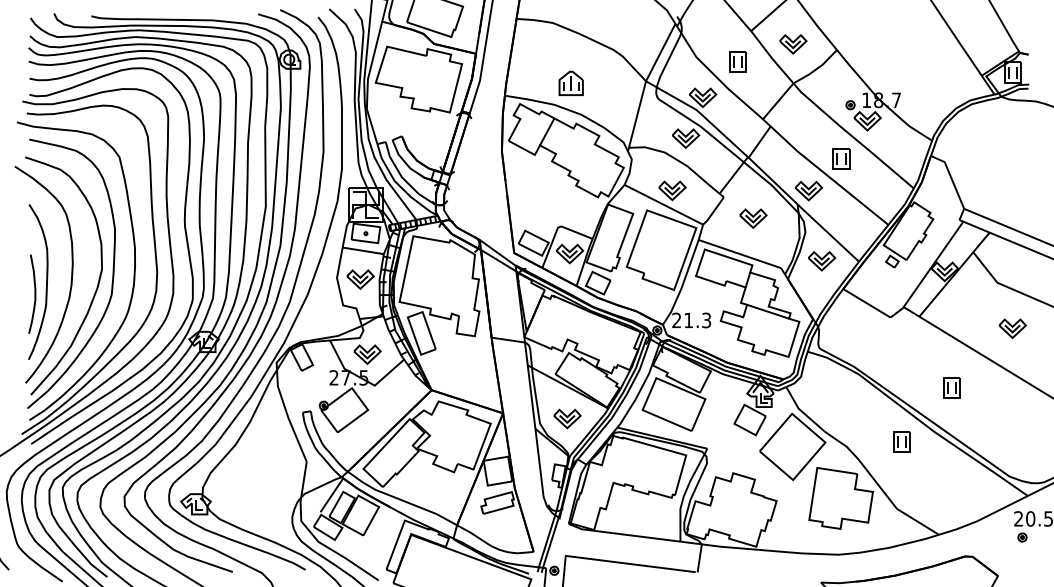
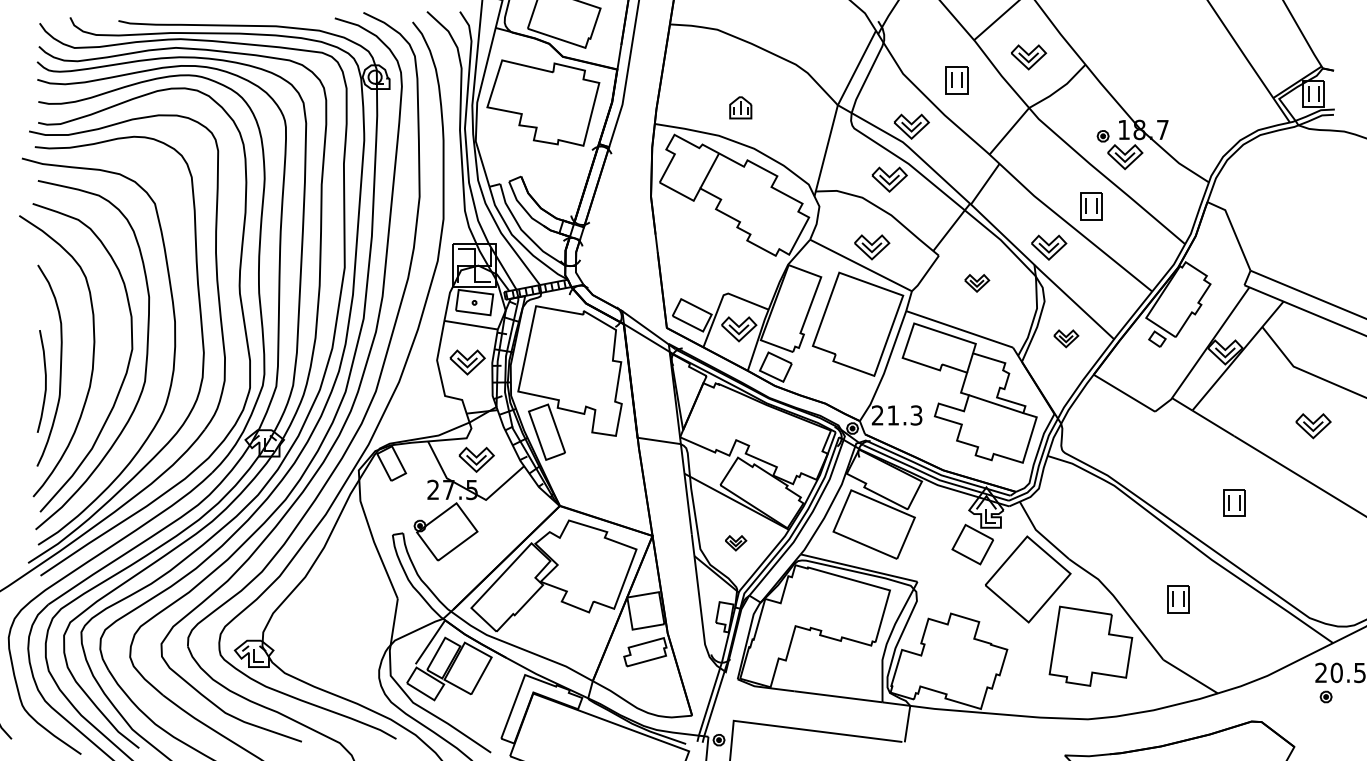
part: (570, 82) -> (739, 106), size x0.7
part: (753, 218) -> (977, 283), size x0.7
part: (822, 261) -> (1066, 338), size x0.7
part: (567, 418) -> (736, 542), size x0.6
part: (901, 441) -> (1178, 598), moved

